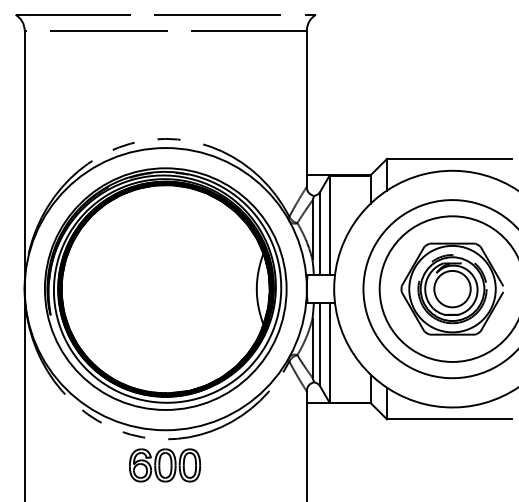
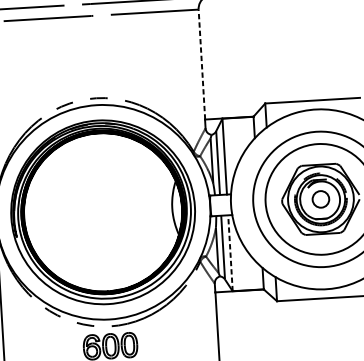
line: (306, 102) -> (201, 64), solid -> dashed
circle: (452, 288) -> (320, 198), size x0.6
line: (329, 352) -> (230, 253), solid -> dashed

